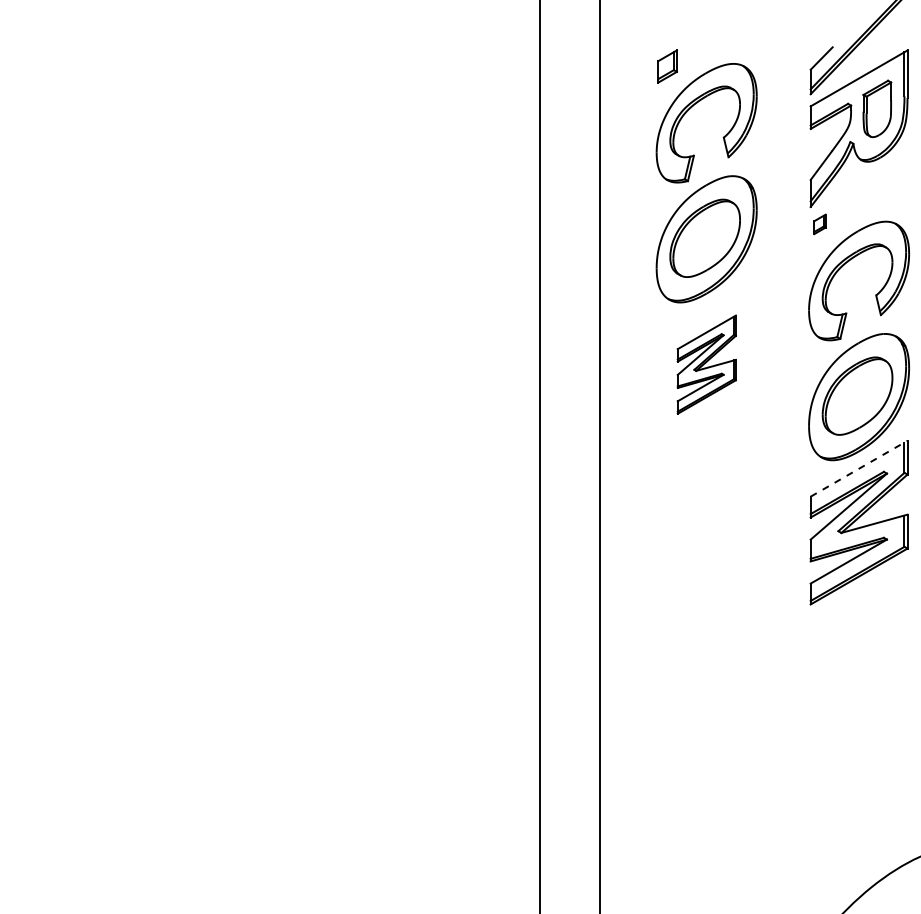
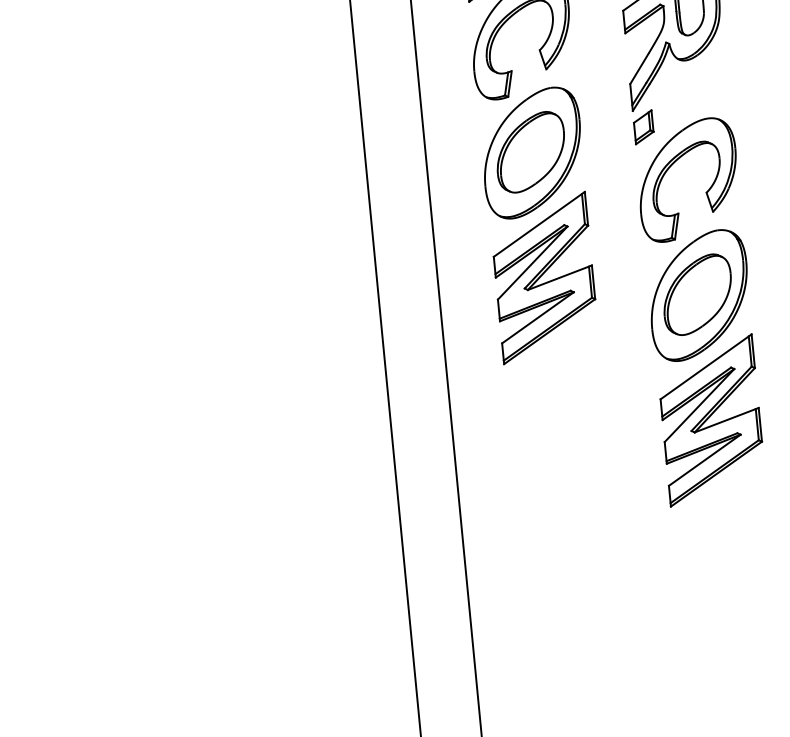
part: (819, 224) -> (643, 127), size x1.67
part: (706, 364) -> (544, 277), size x1.67
line: (859, 468) -> (706, 366), dashed -> solid

